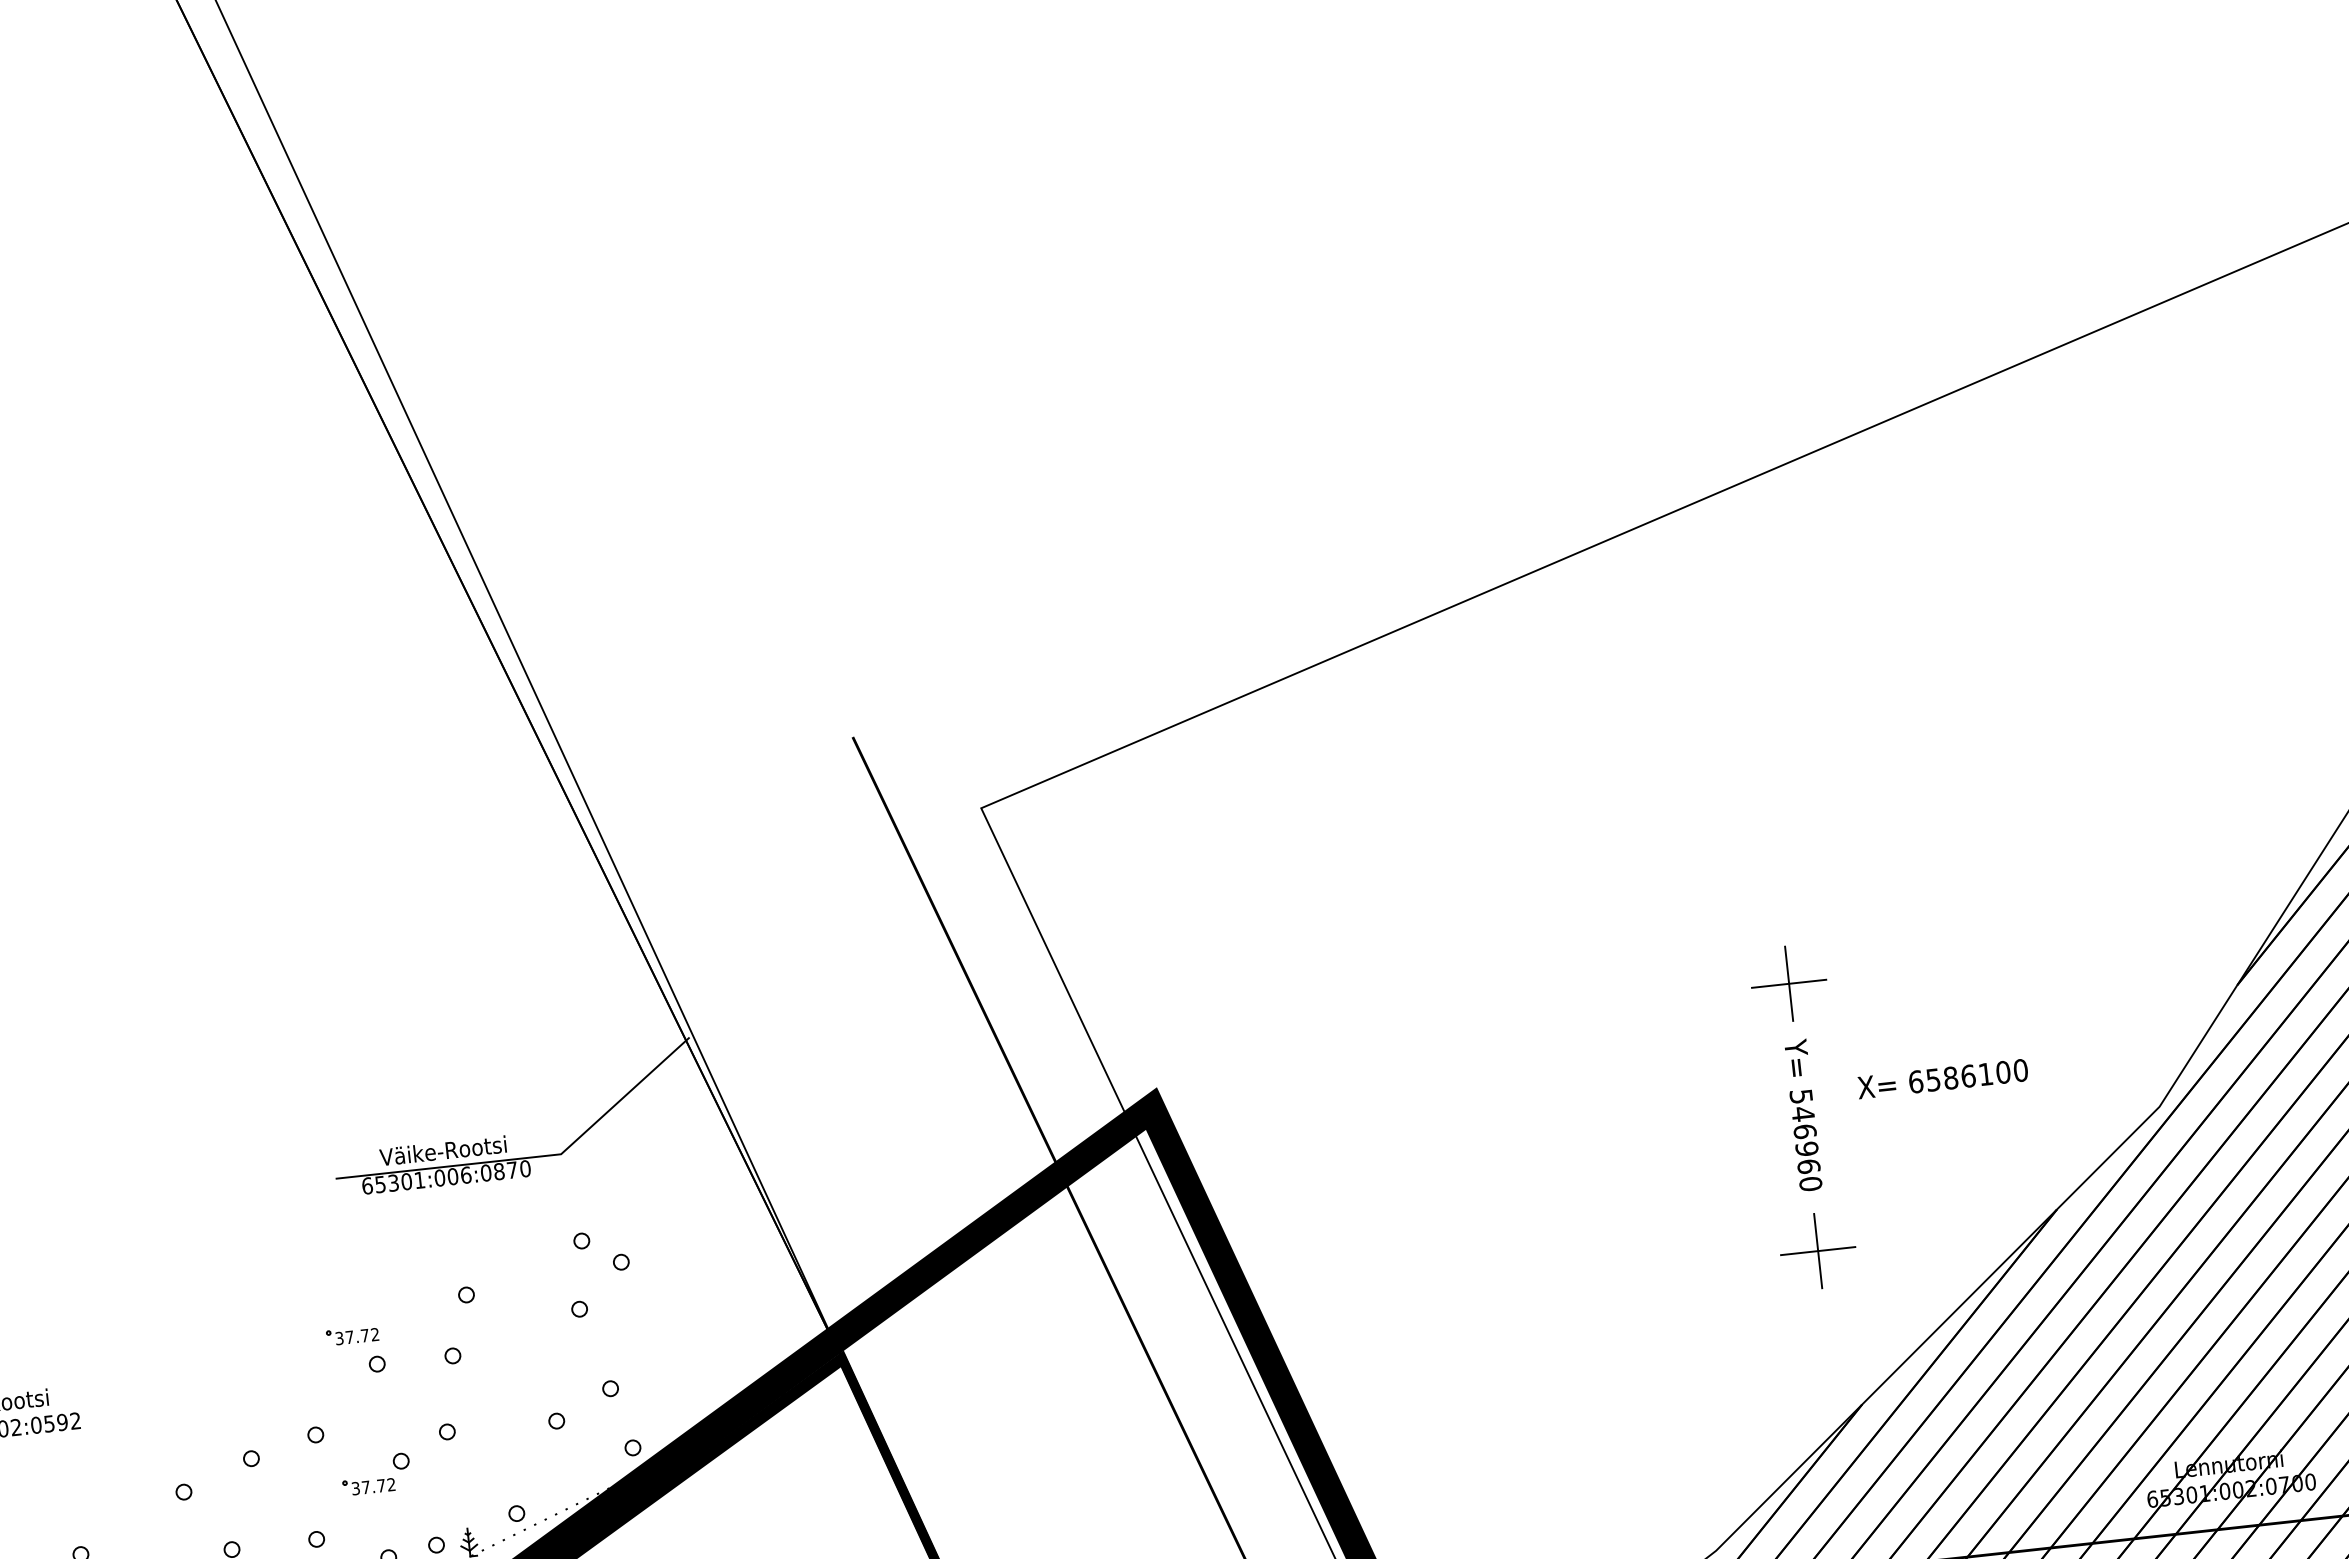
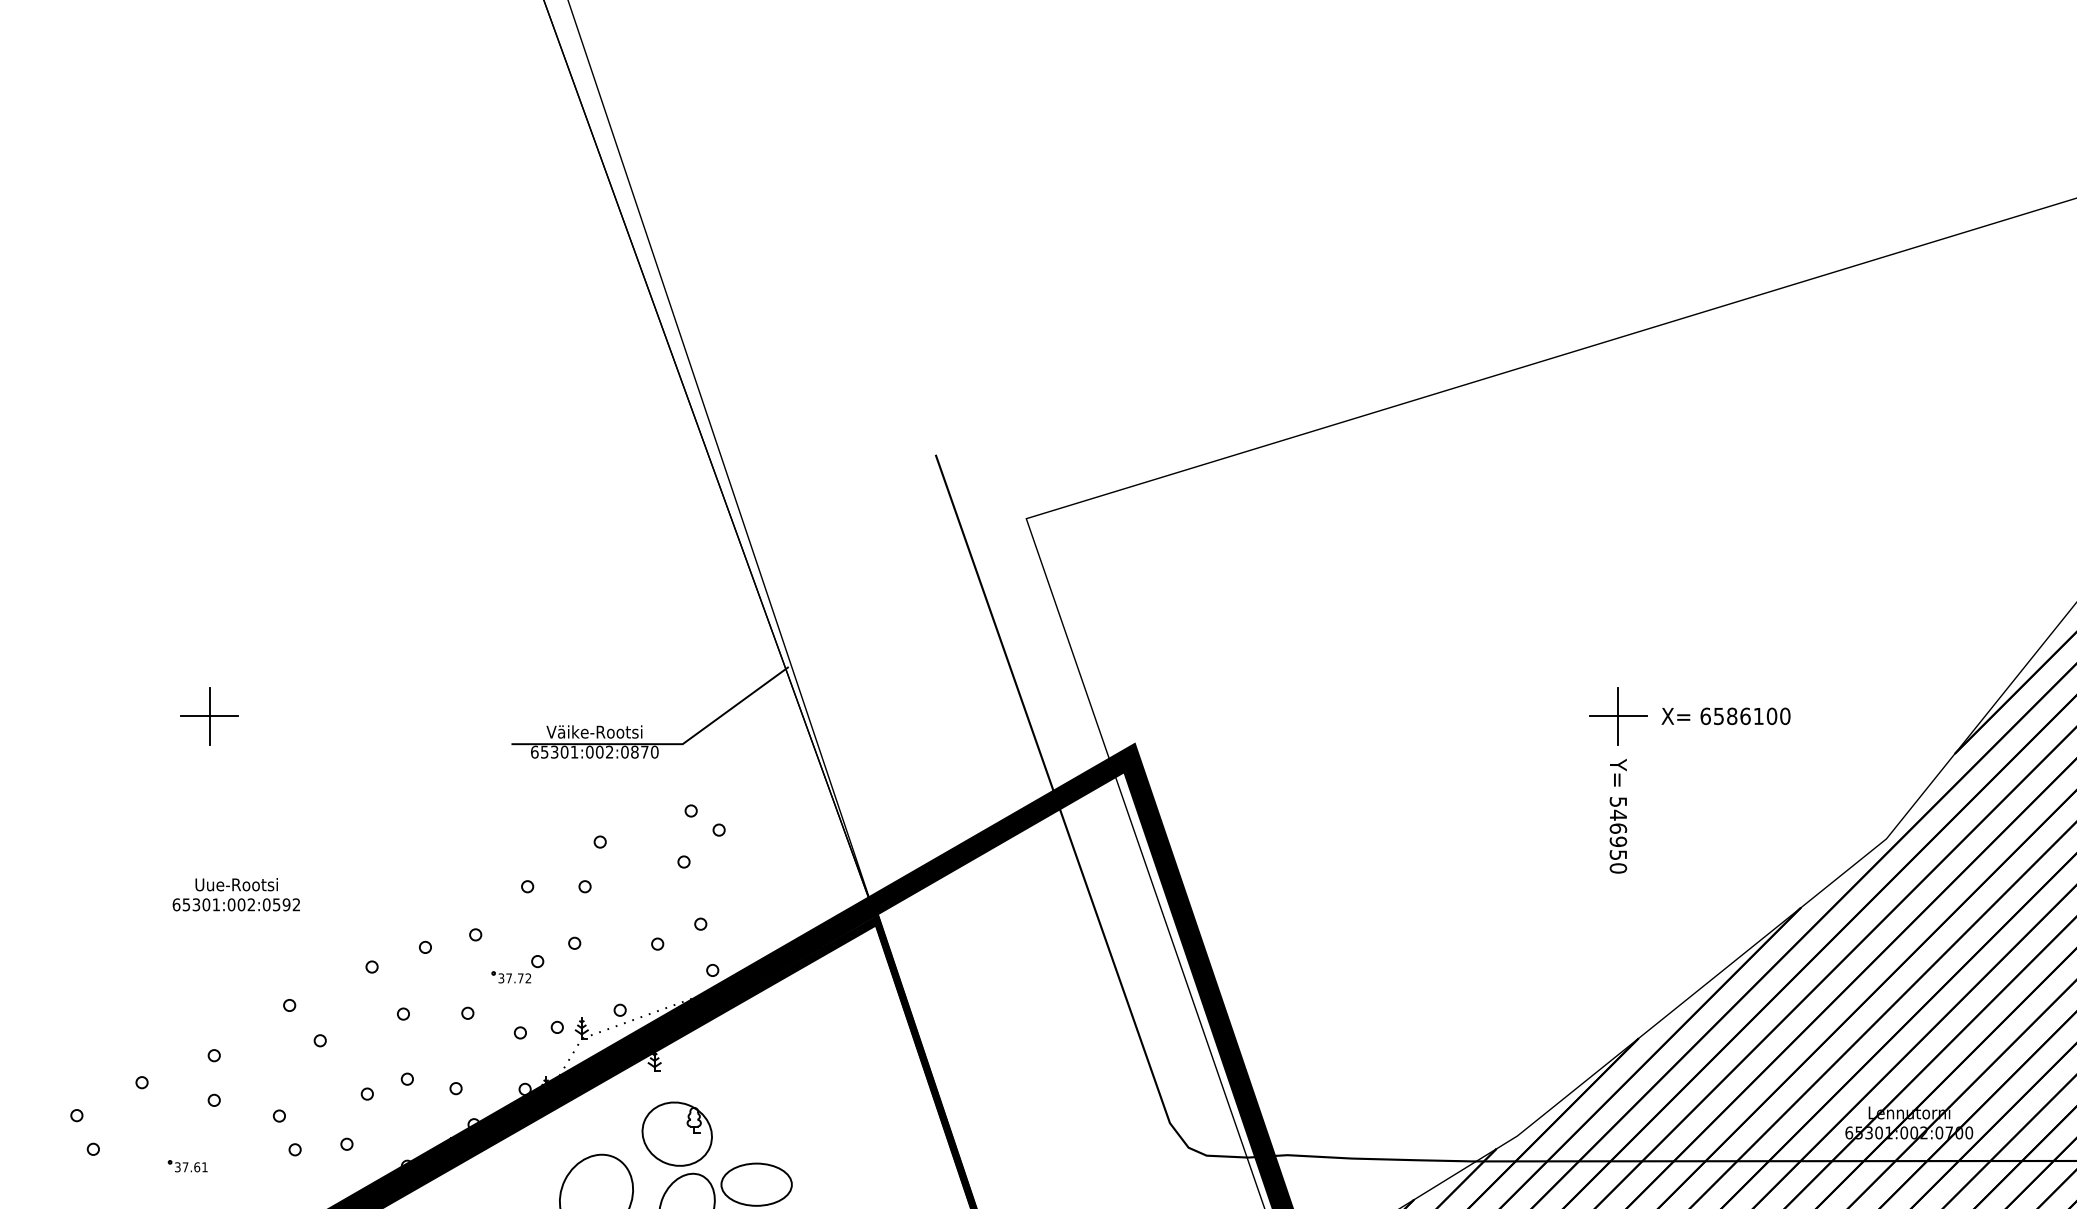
text: (1942, 1079) -> (1725, 716), moved
text: (1809, 1166) -> (1618, 855), 546960 -> 546950
text: (465, 1174) -> (609, 751), 65301:006:0870 -> 65301:002:0870
part: (1818, 1251) -> (1618, 919), removed
part: (352, 1335) -> (511, 863), removed

